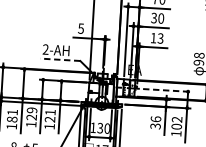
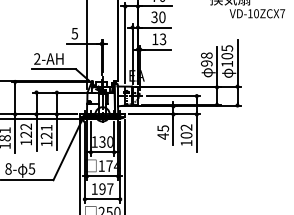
line: (59, 59) -> (53, 69), dashed -> solid
line: (167, 90) -> (173, 96), dashed -> solid
text: (32, 110) -> (26, 126), 129 -> 122
text: (156, 122) -> (163, 132), 36 -> 45

